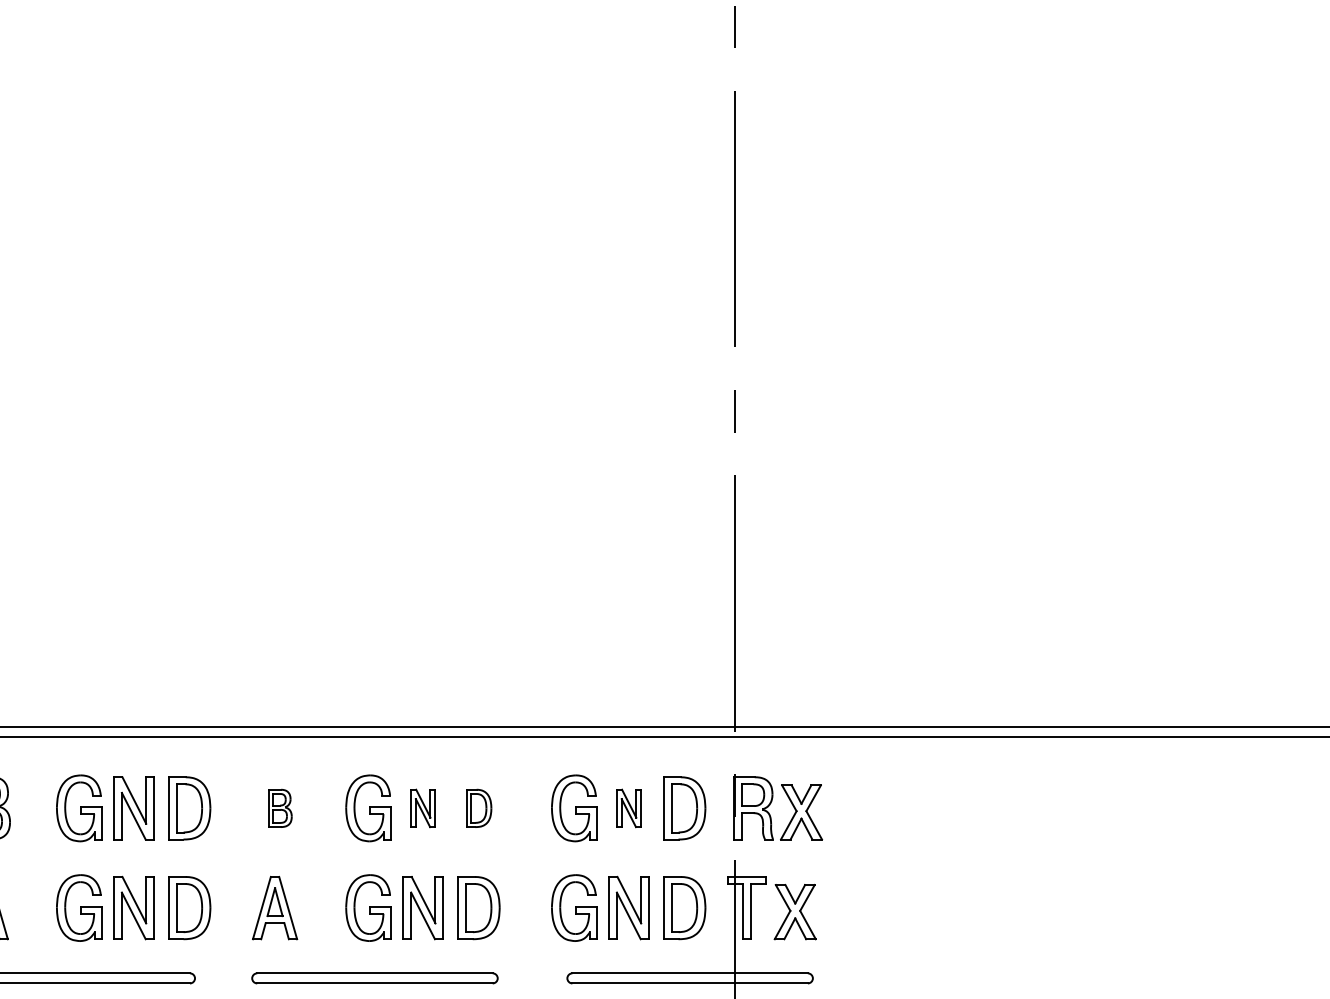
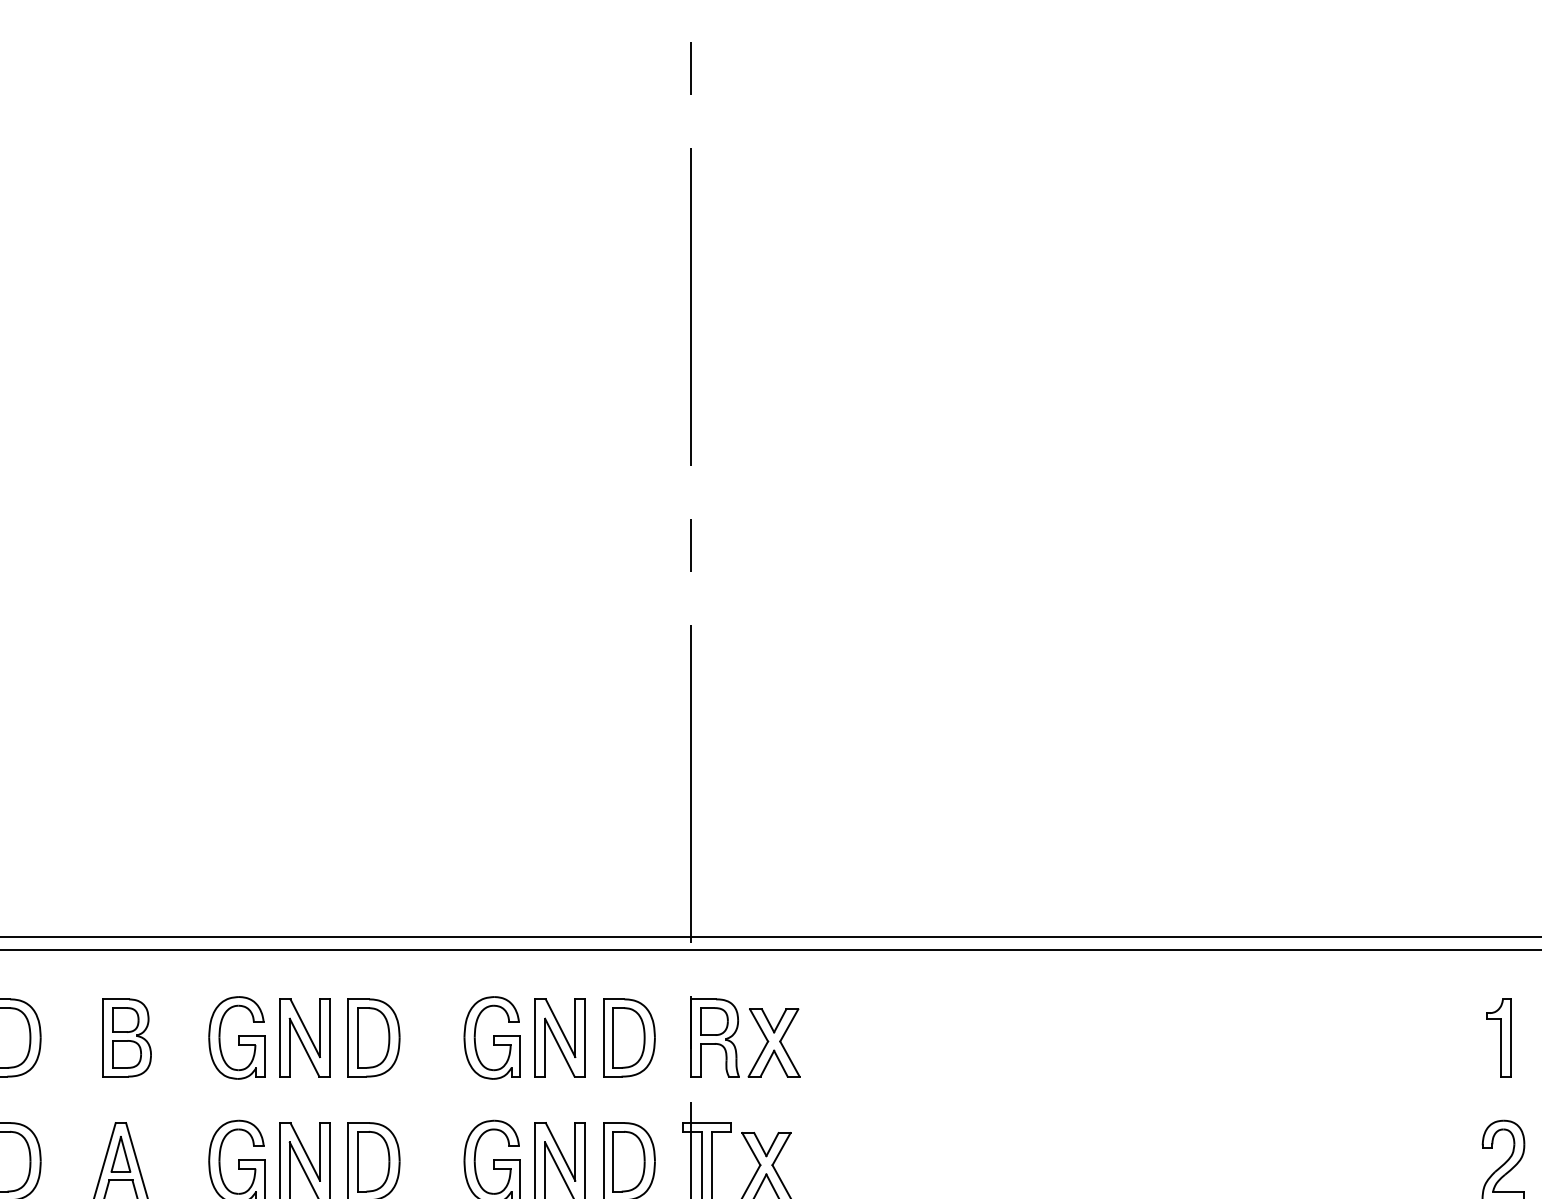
part: (280, 808) -> (127, 1038), size x1.67
part: (422, 808) -> (303, 1038), size x1.67
part: (478, 808) -> (373, 1038), size x1.67
part: (628, 808) -> (559, 1038), size x1.67

